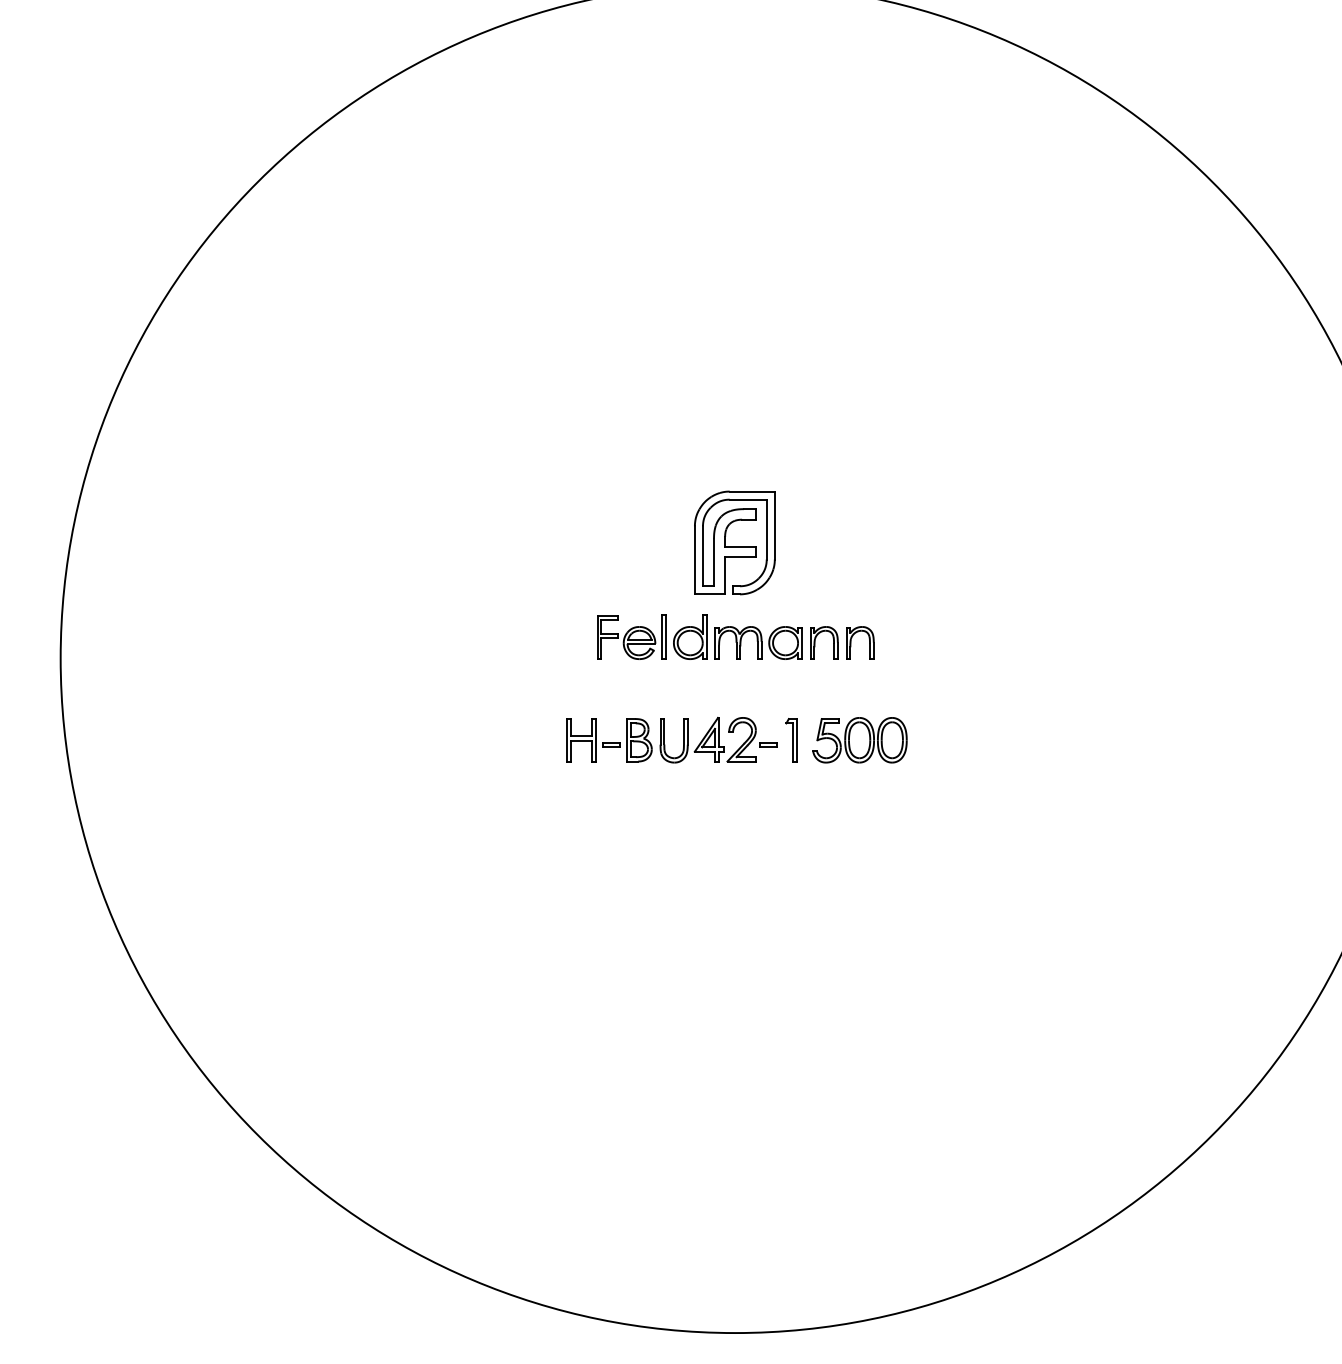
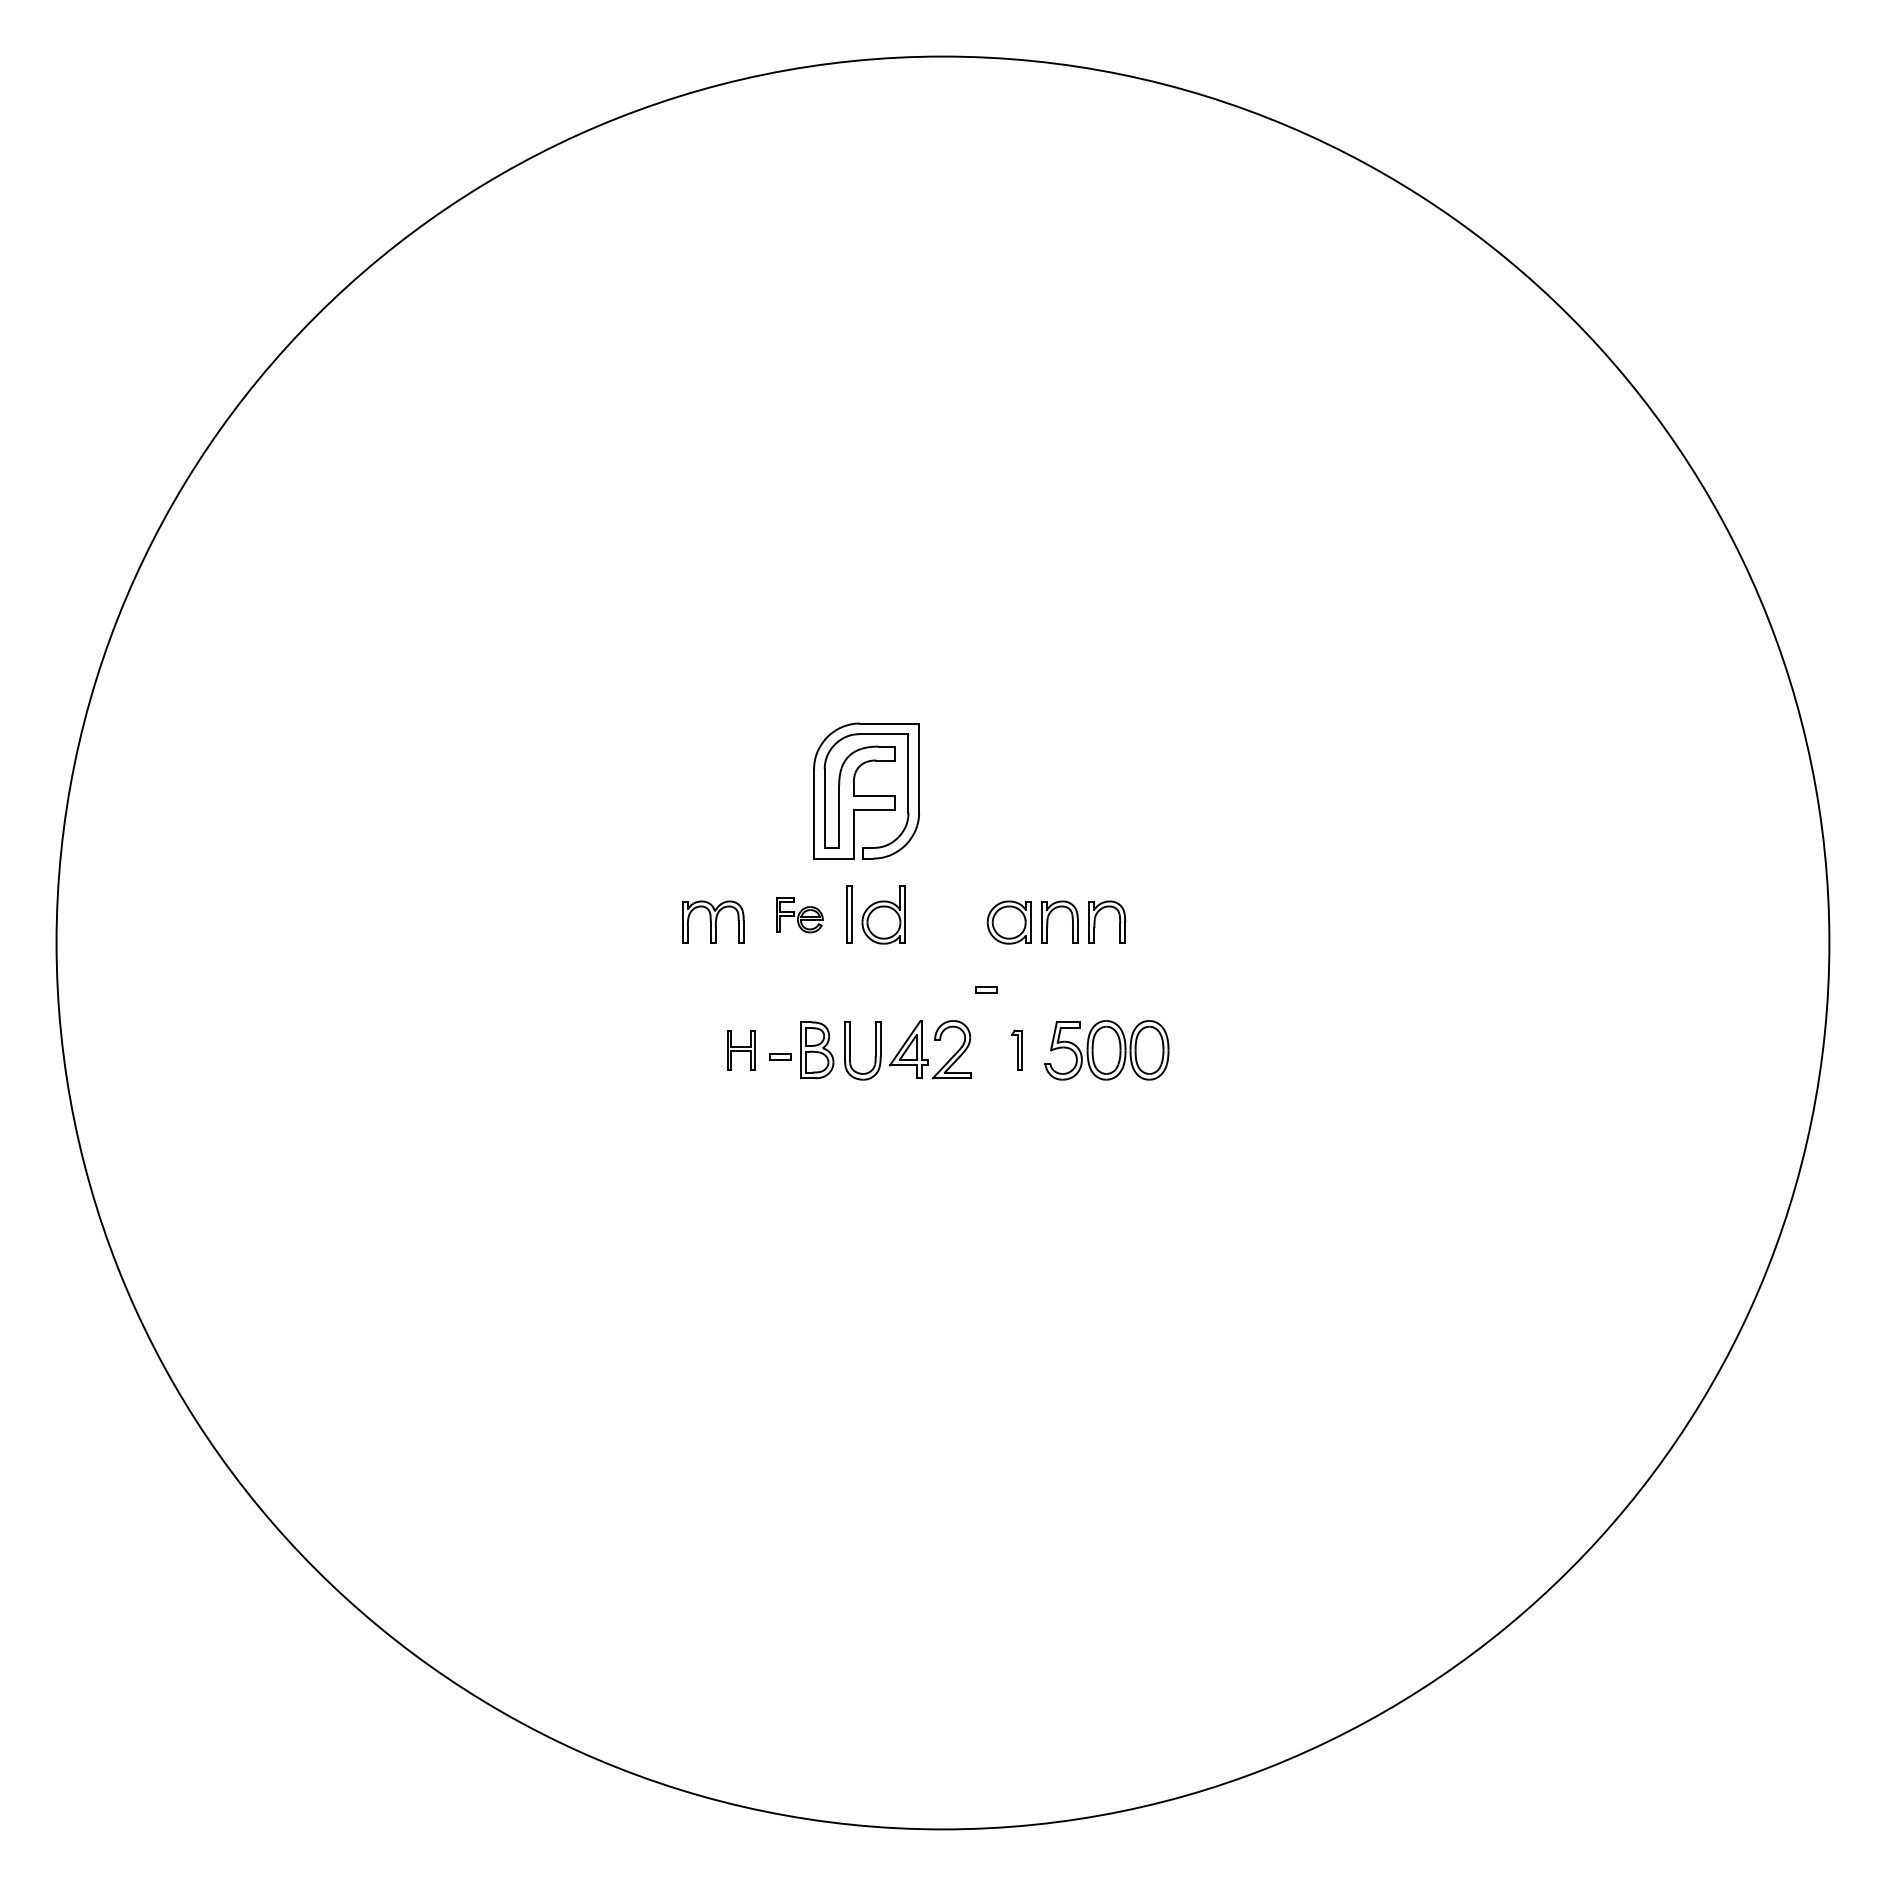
part: (734, 542) -> (866, 790), moved
part: (625, 637) -> (799, 915), size x0.6
part: (738, 642) -> (713, 921), moved
part: (581, 739) -> (740, 1049), size x0.7
part: (791, 739) -> (1016, 1049), size x0.7
part: (768, 744) -> (986, 989), moved

